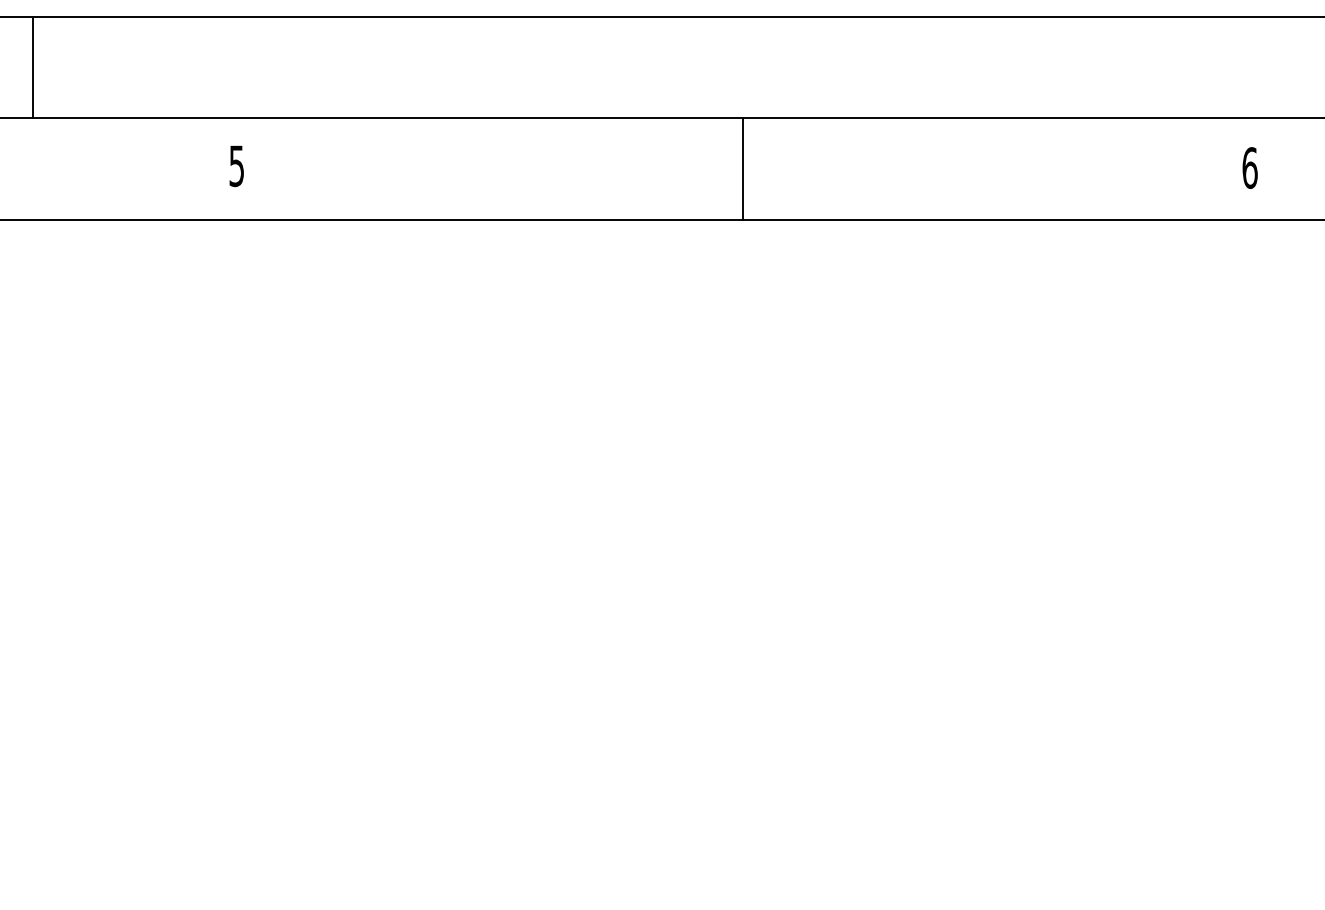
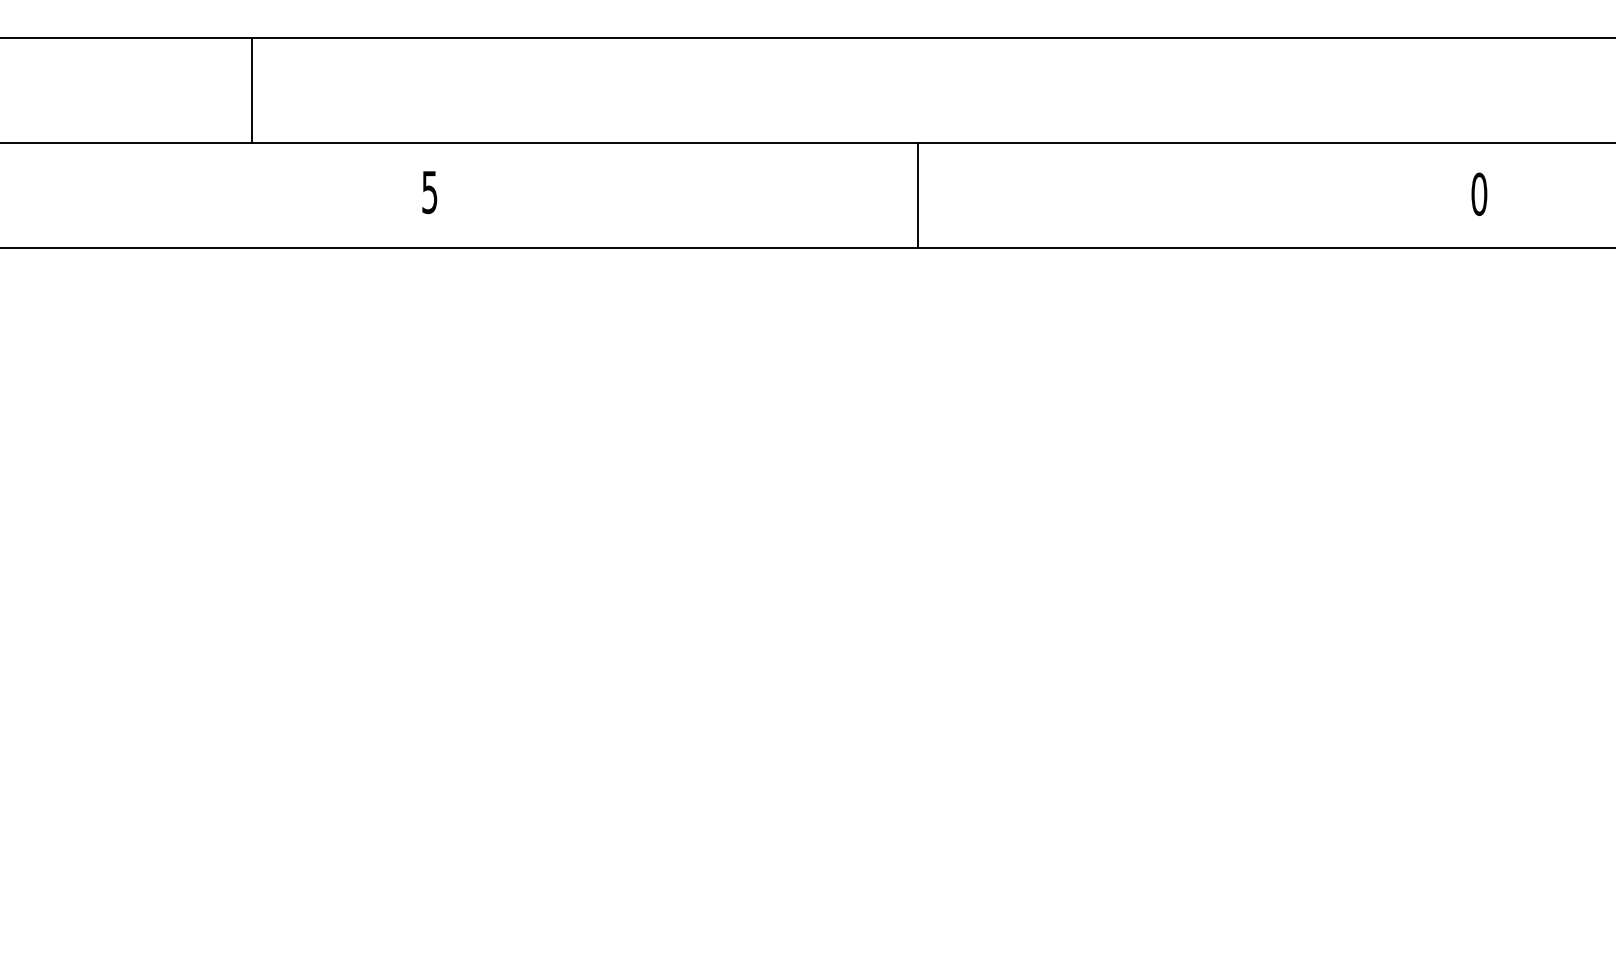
line: (33, 66) -> (252, 89), moved
text: (1250, 167) -> (1479, 193), 6 -> 0
line: (742, 168) -> (917, 194), moved

